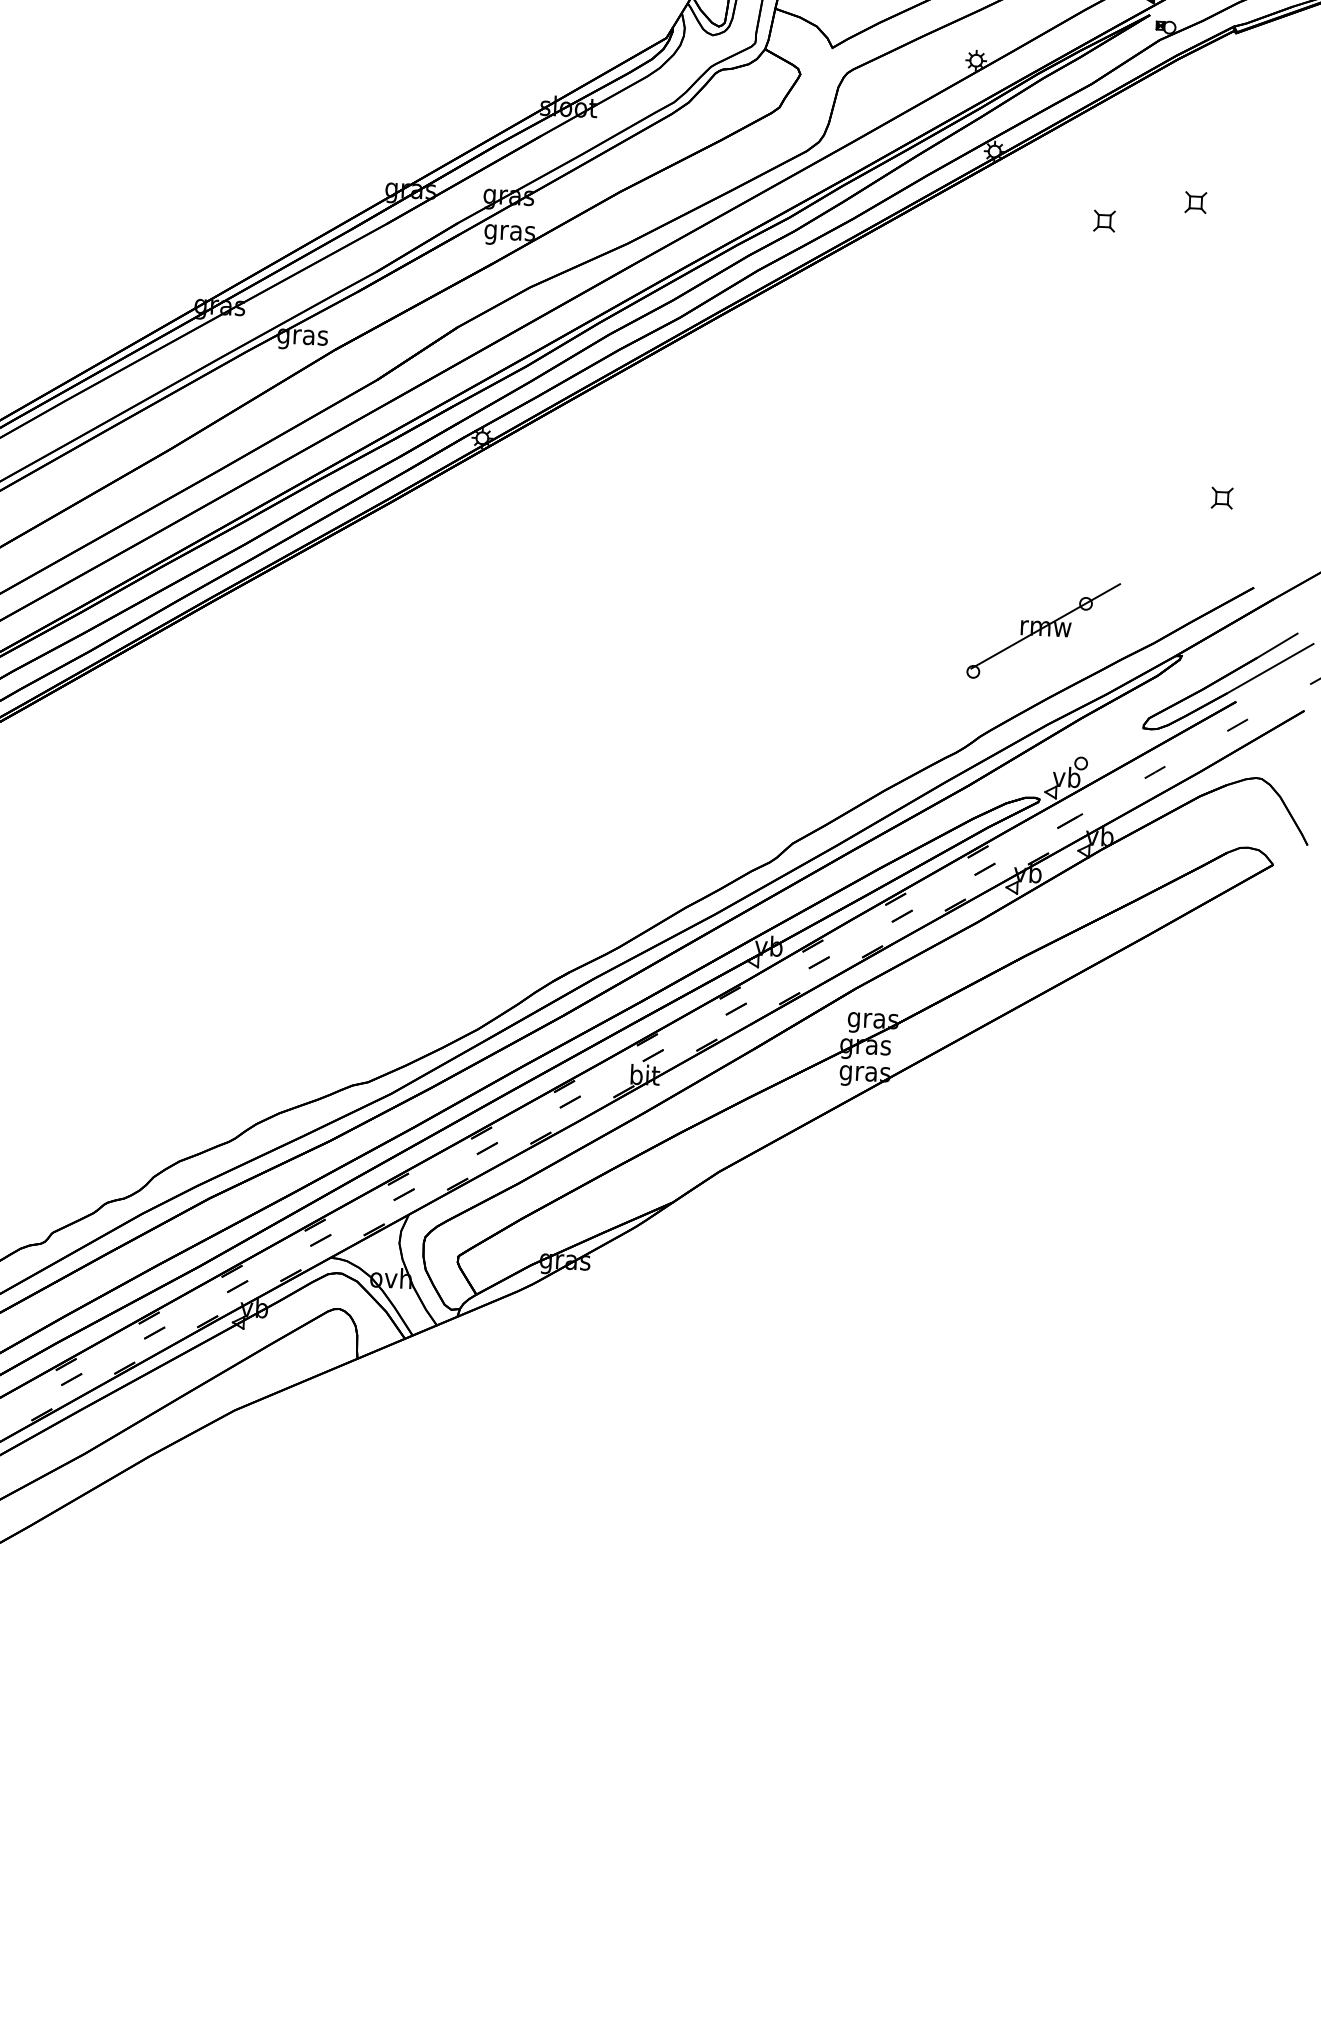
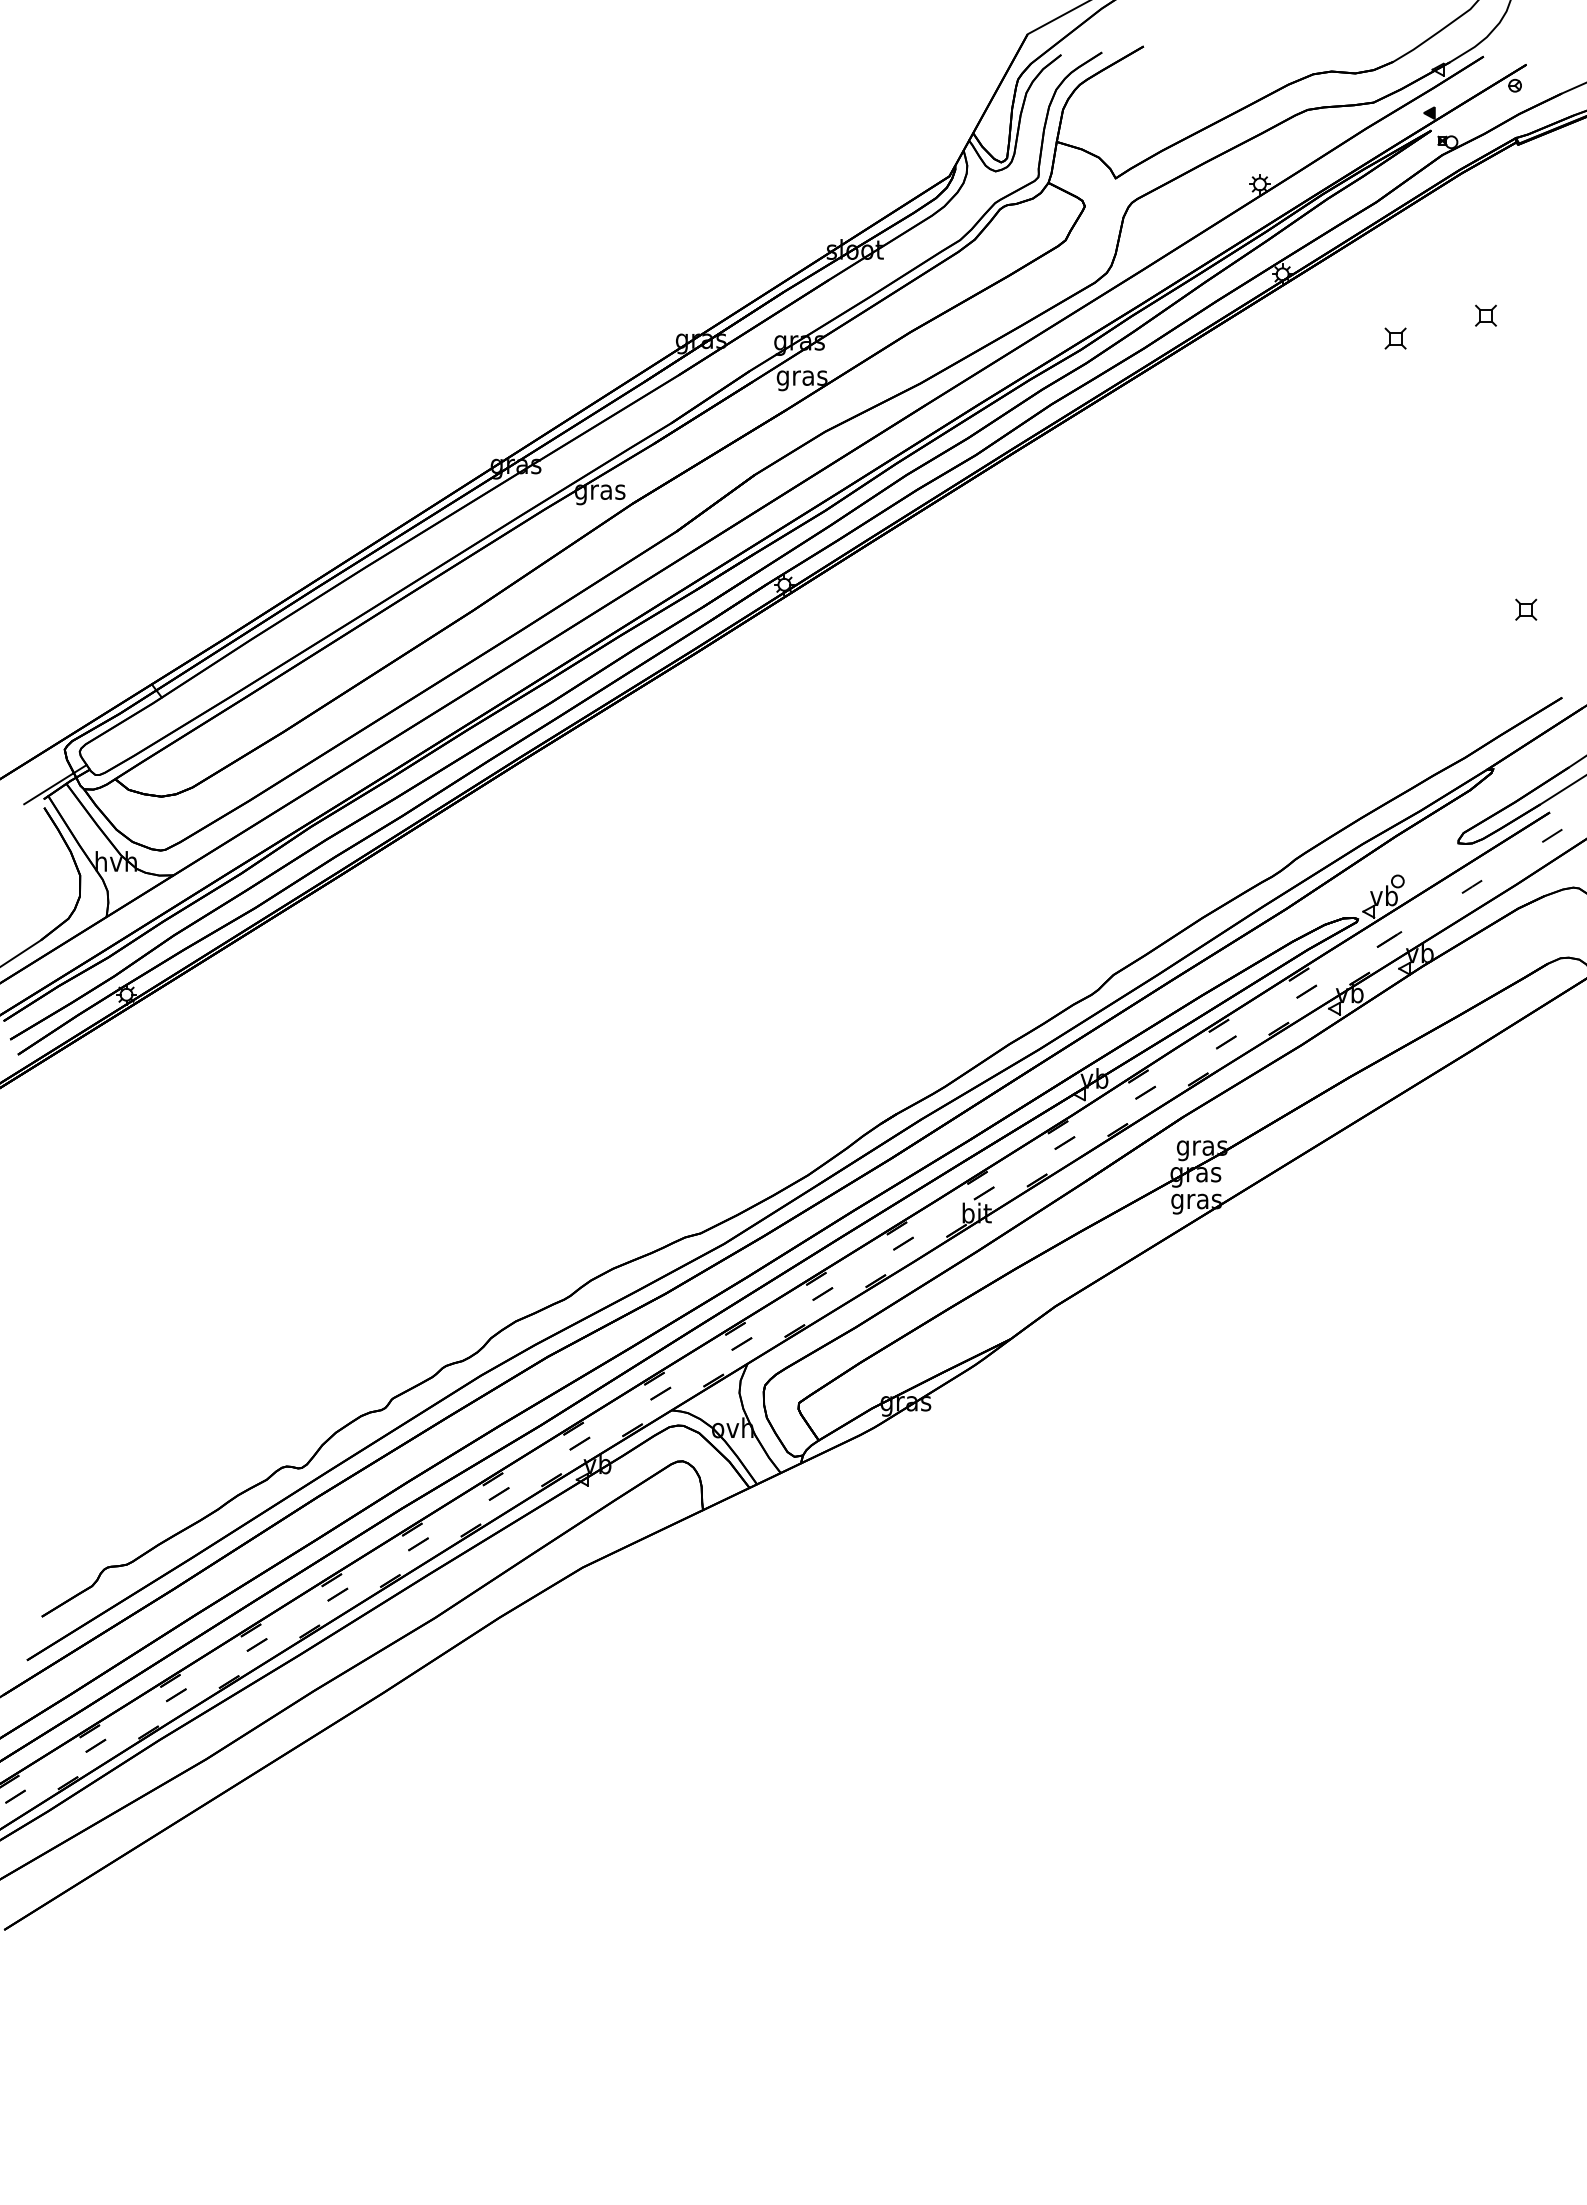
part: (1044, 630) -> (1354, 750), removed

